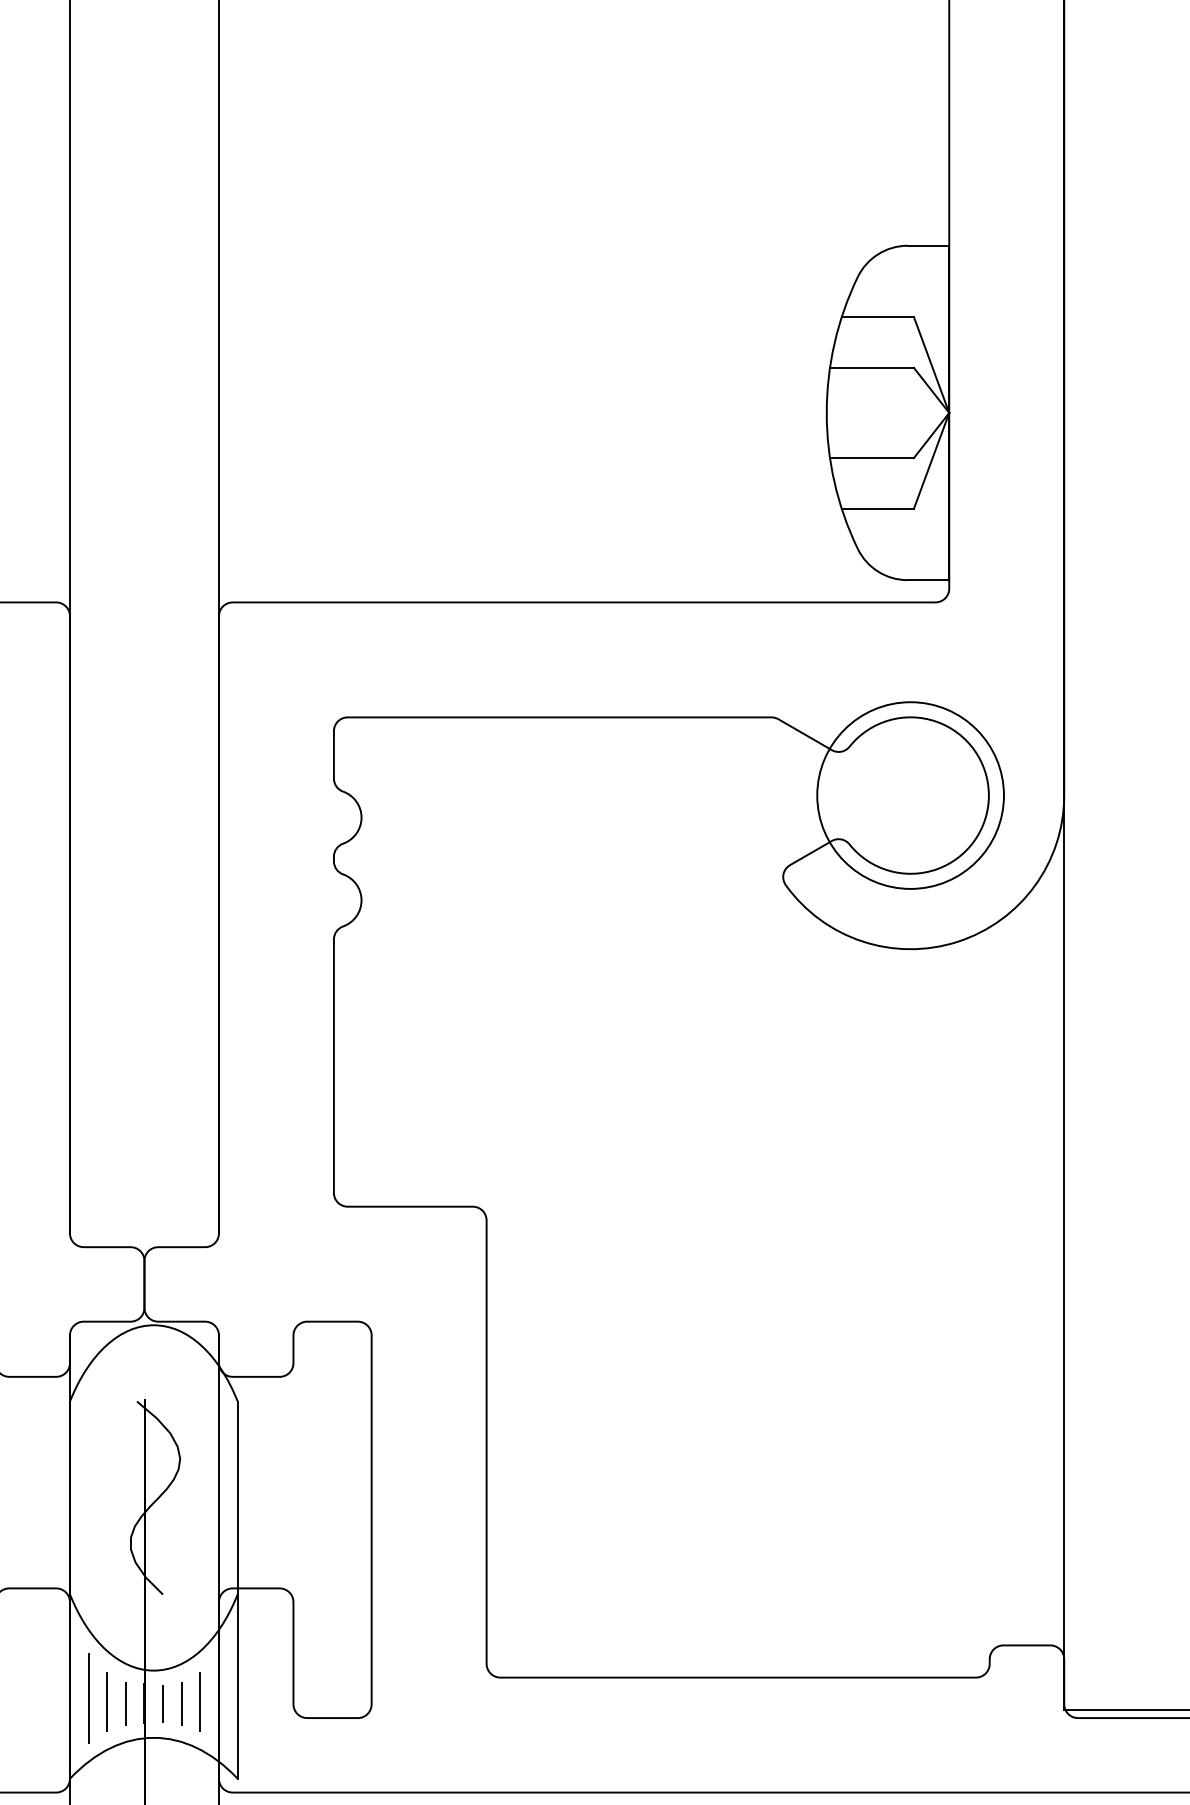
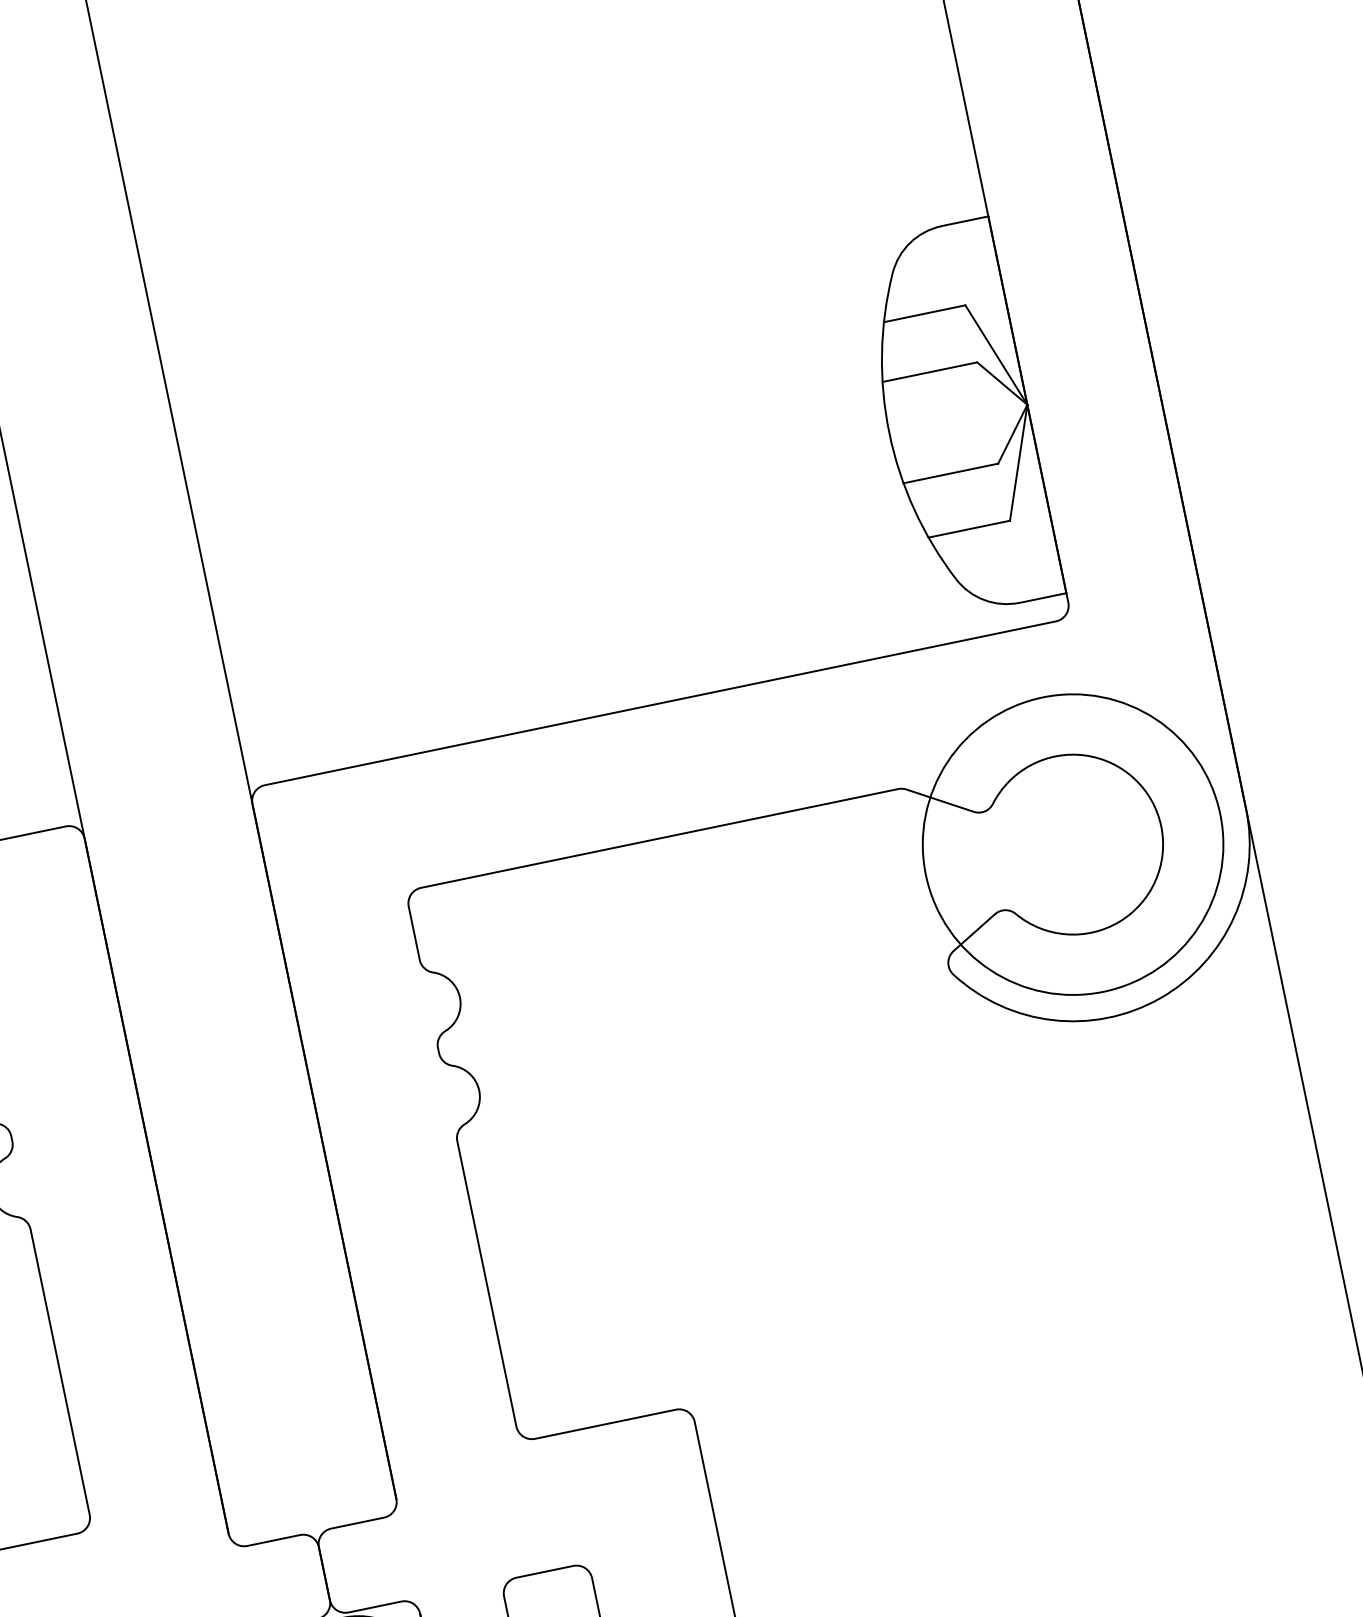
circle: (910, 795) -> (1072, 844), size x1.4

